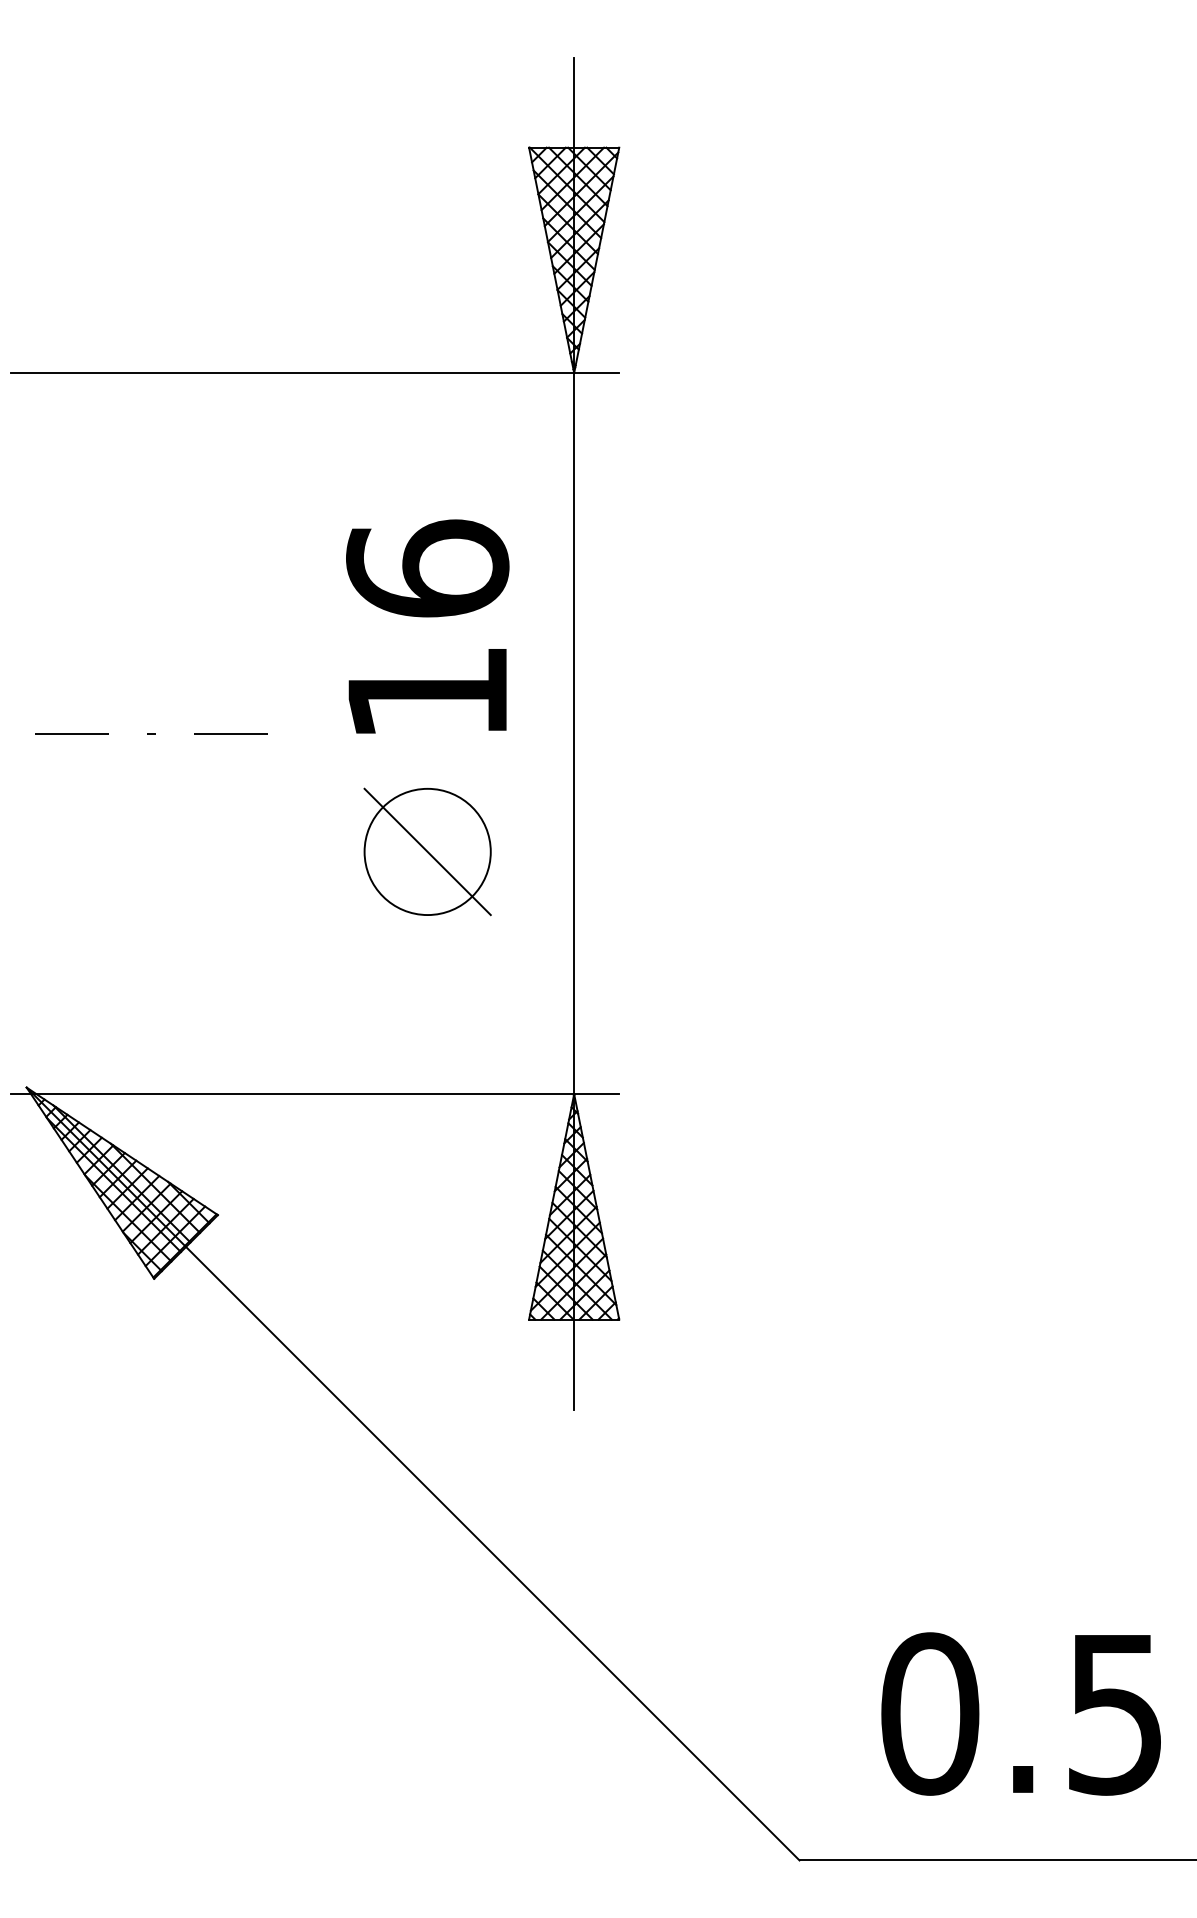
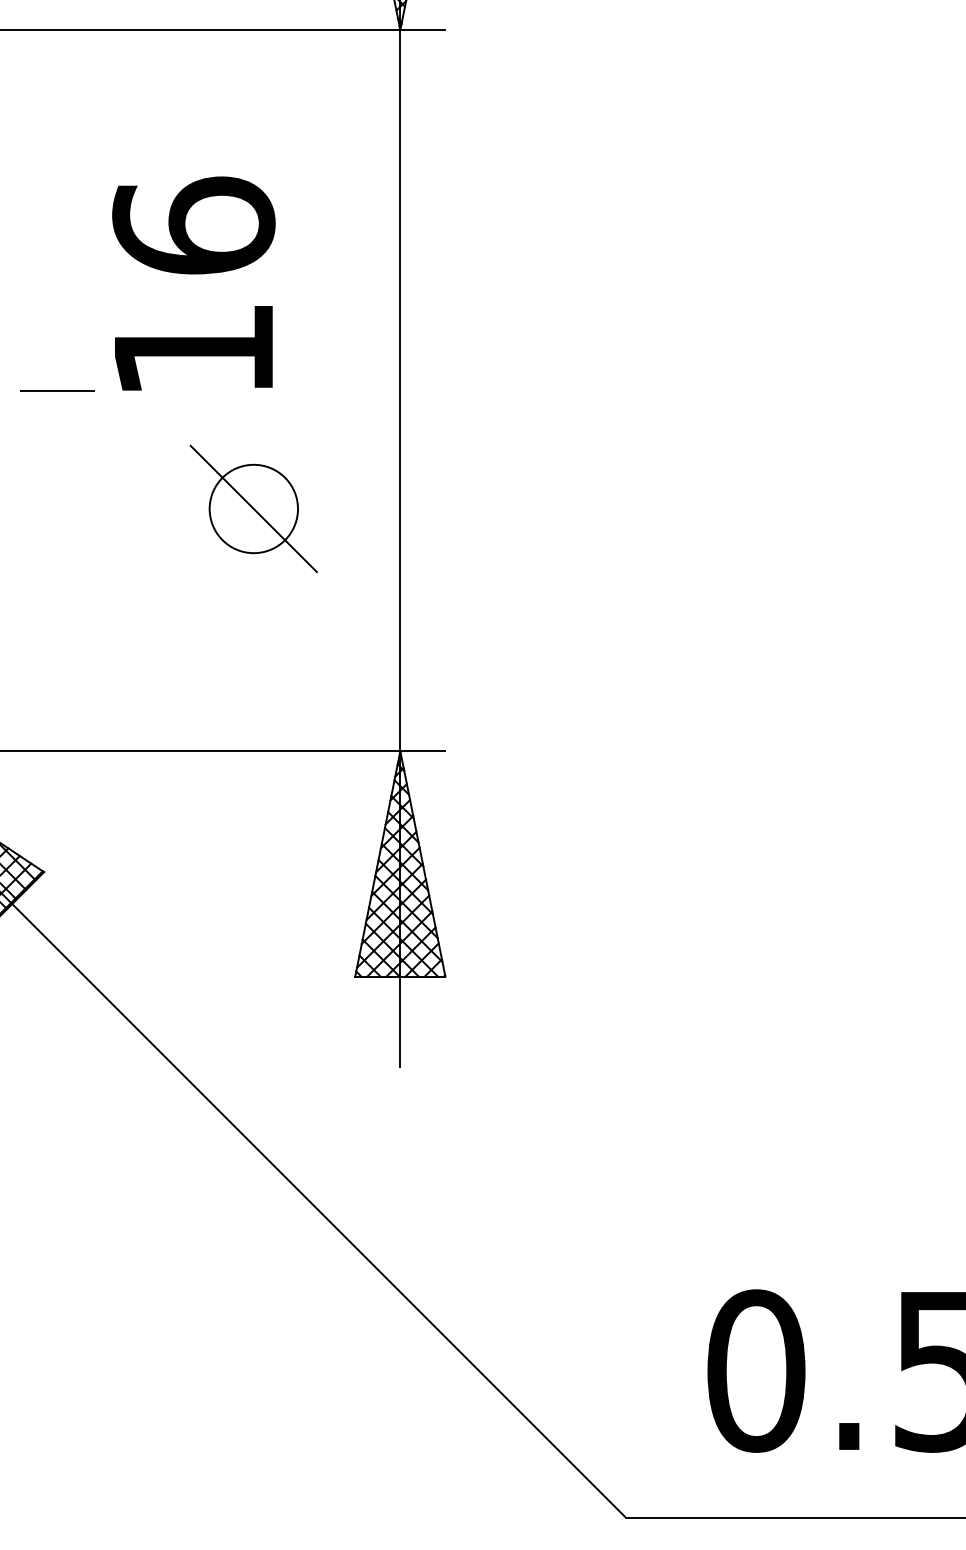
text: (427, 626) -> (193, 283), moved
circle: (427, 851) -> (253, 508), size x0.7

